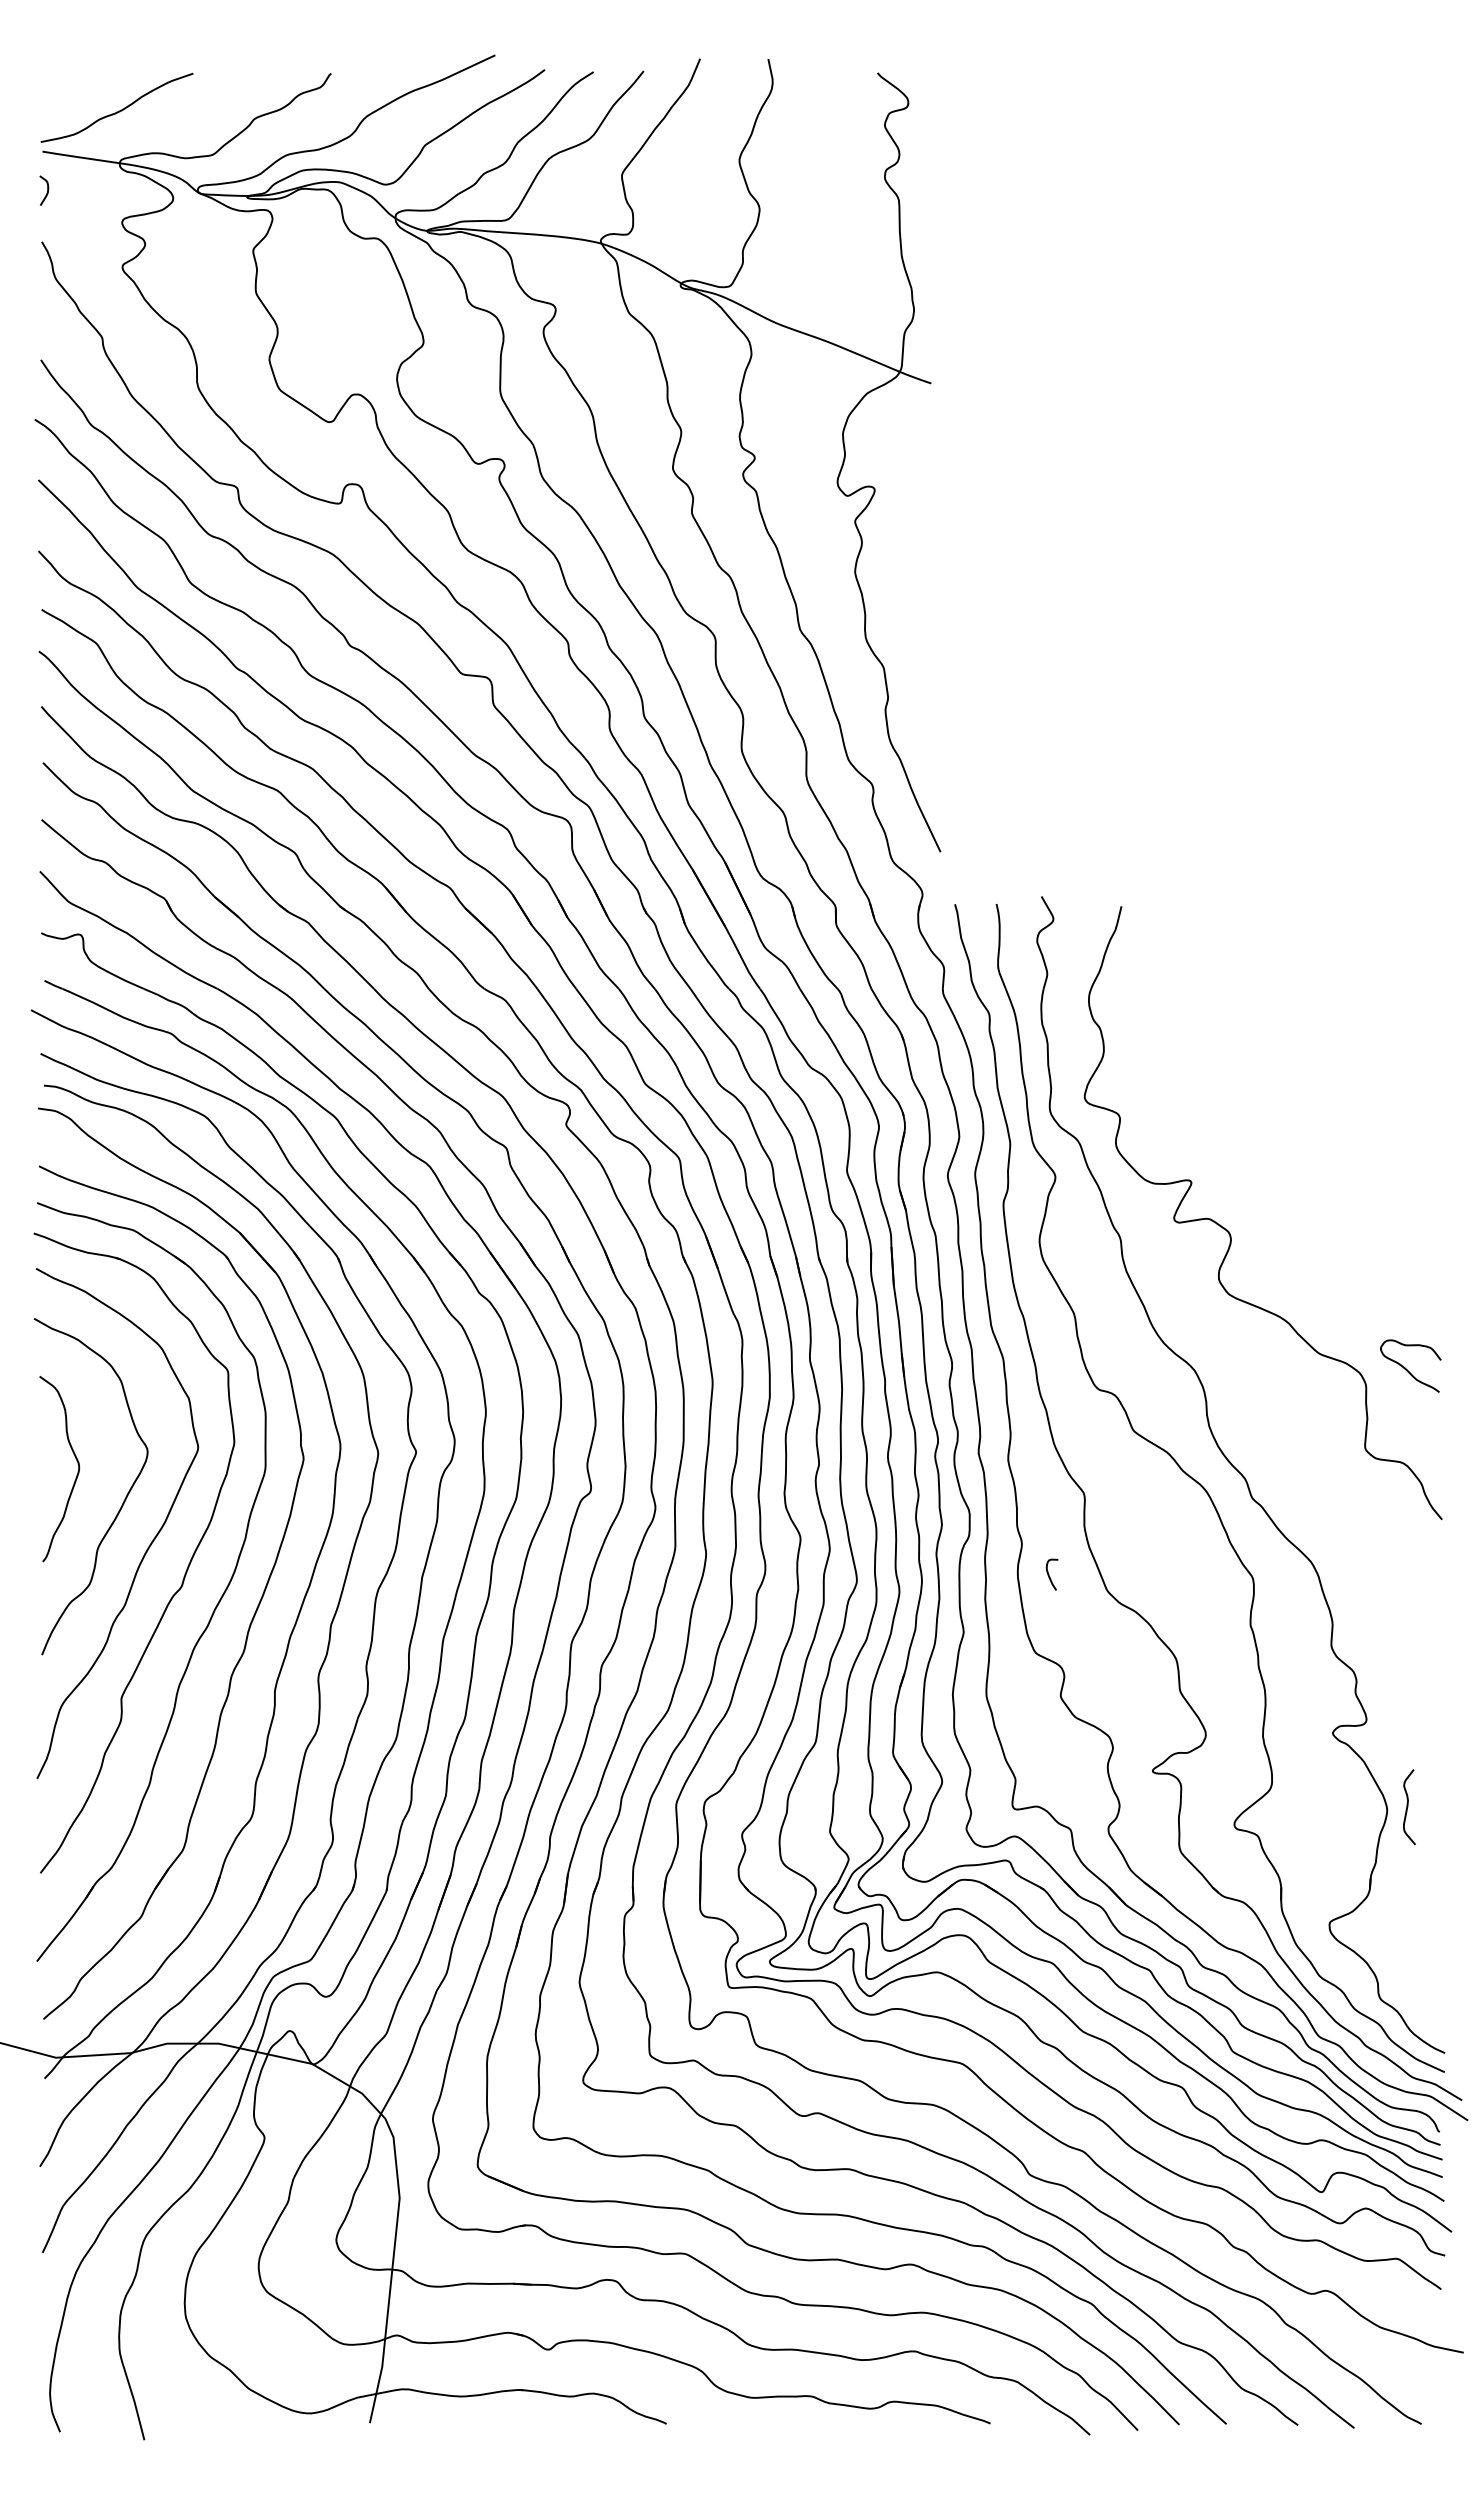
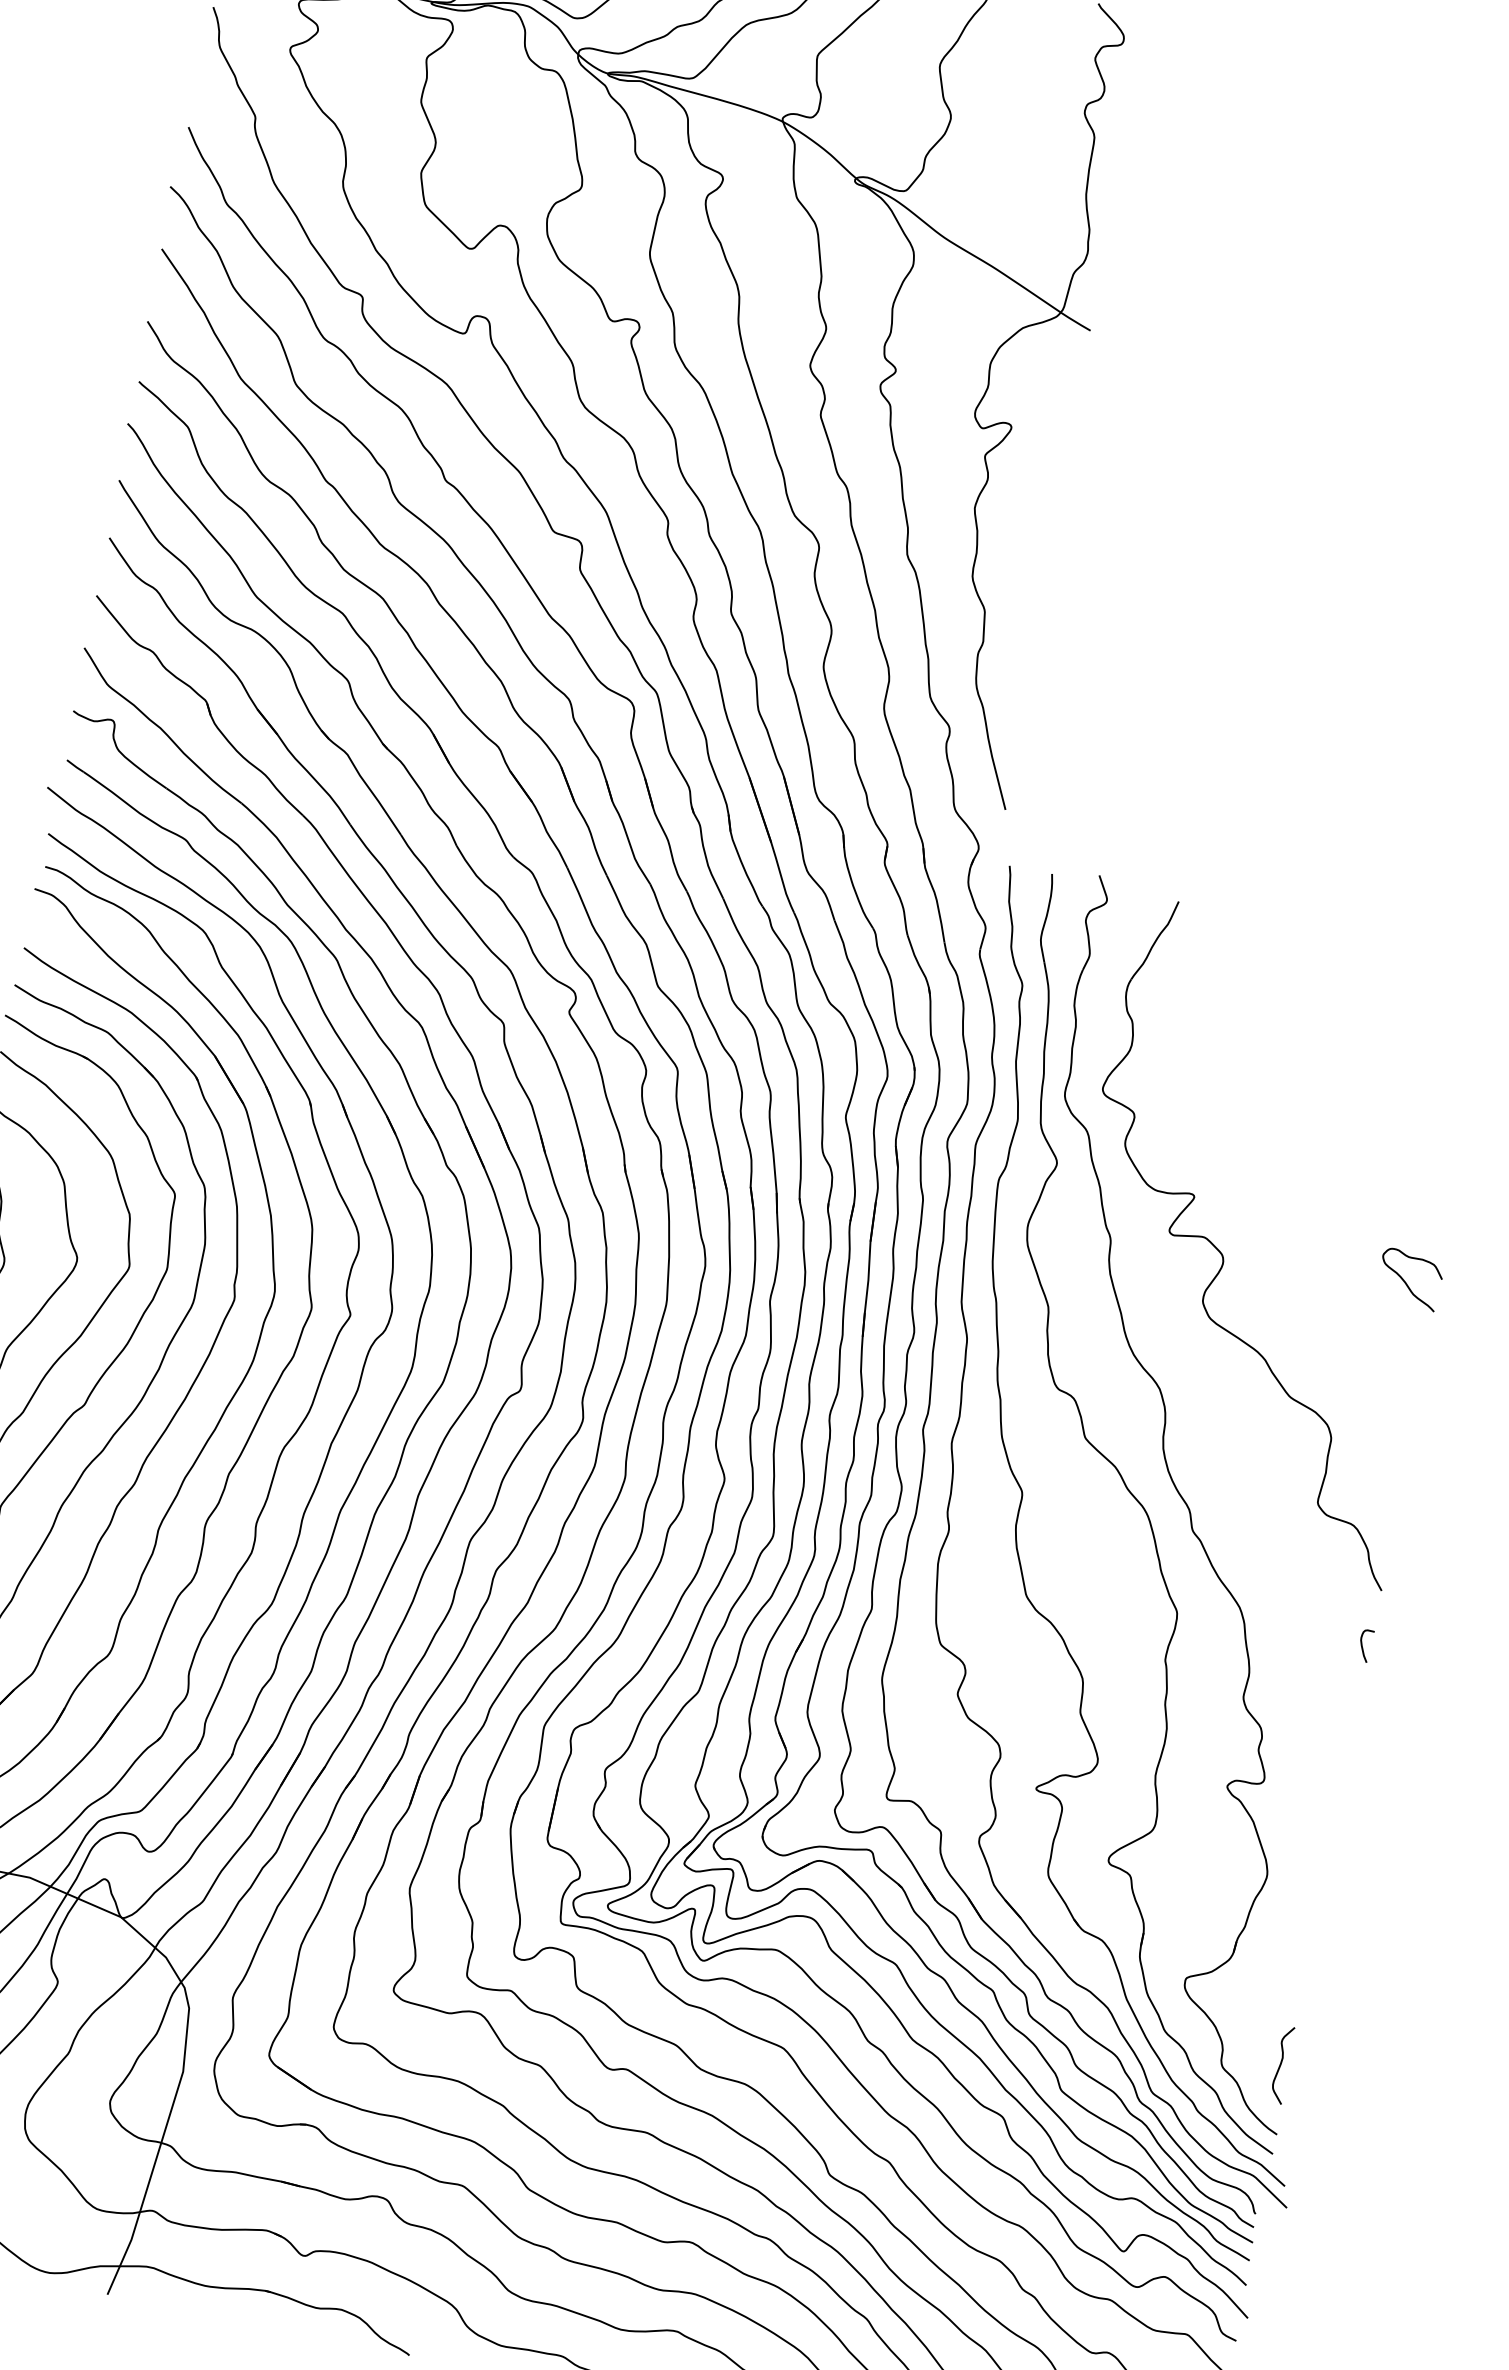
curve: (1406, 1368) -> (1405, 1280), moved
curve: (1049, 1574) -> (1362, 1645), moved
curve: (1408, 1807) -> (1281, 2065), moved

